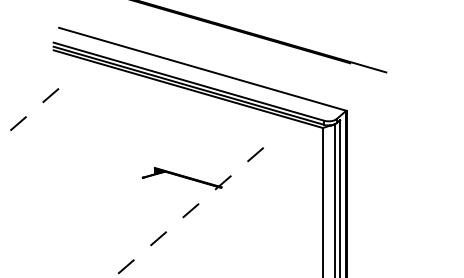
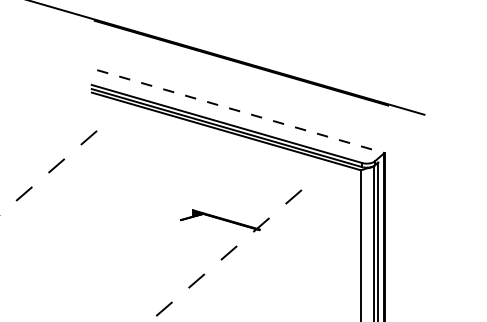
line: (203, 69) -> (241, 111), solid -> dashed

